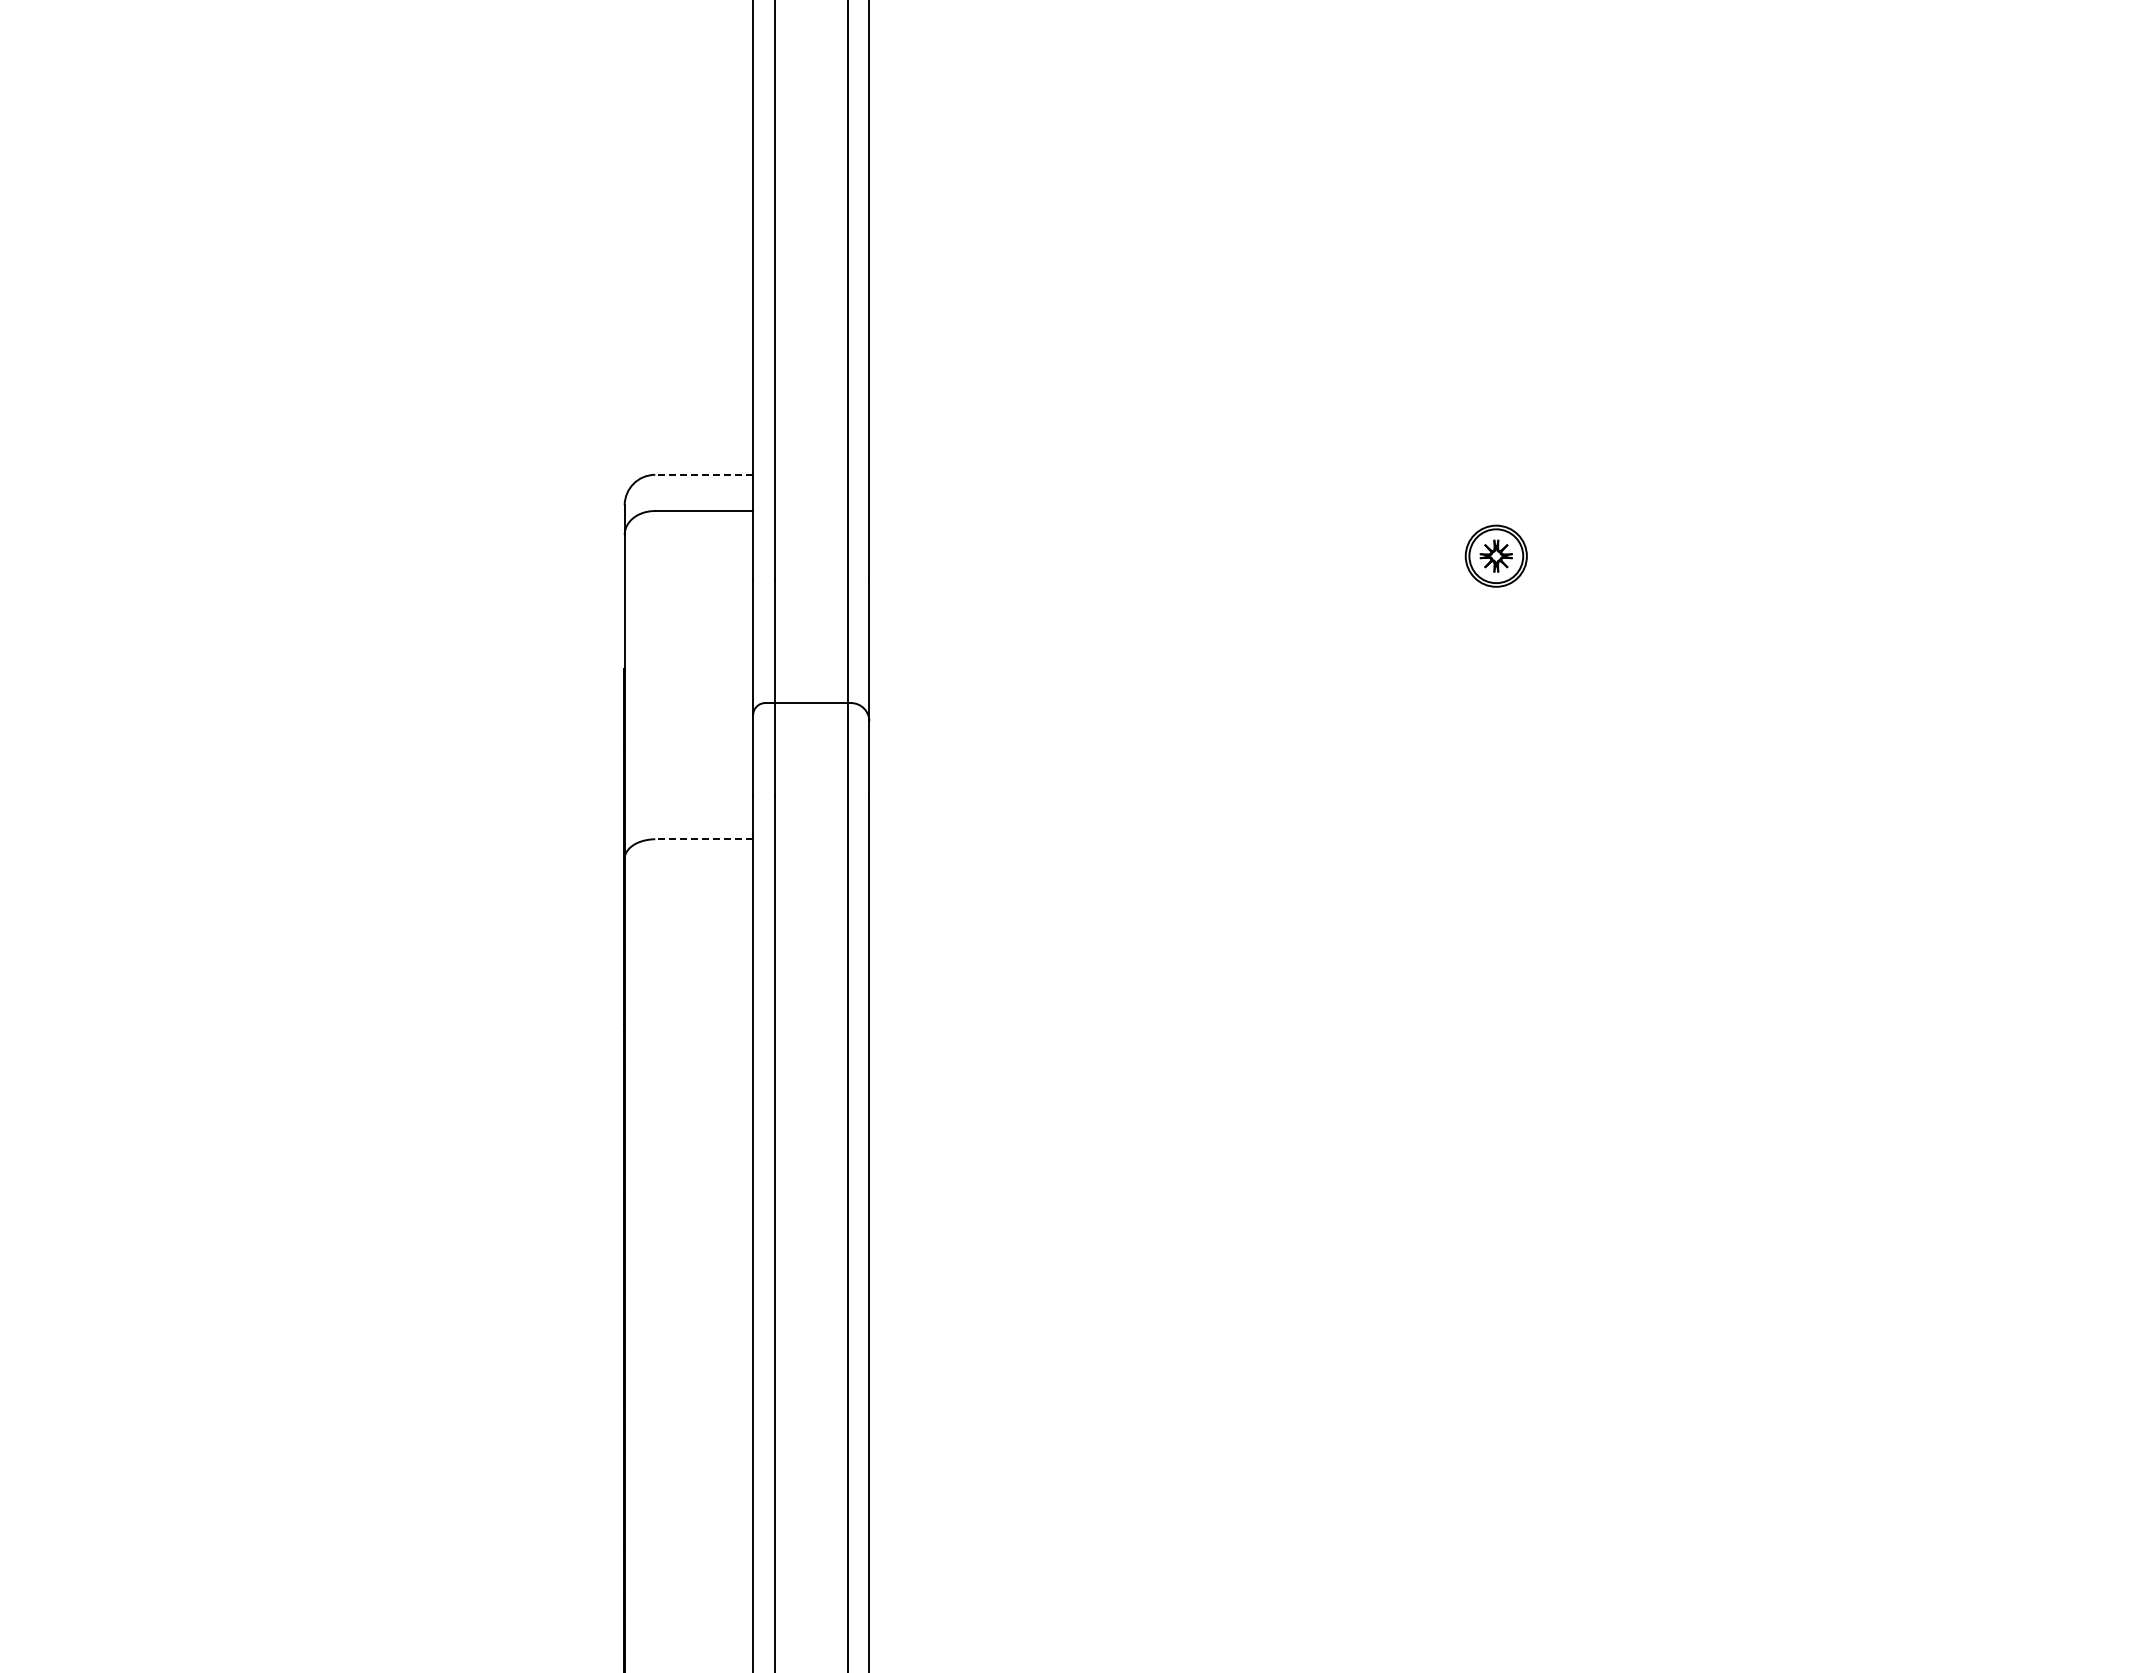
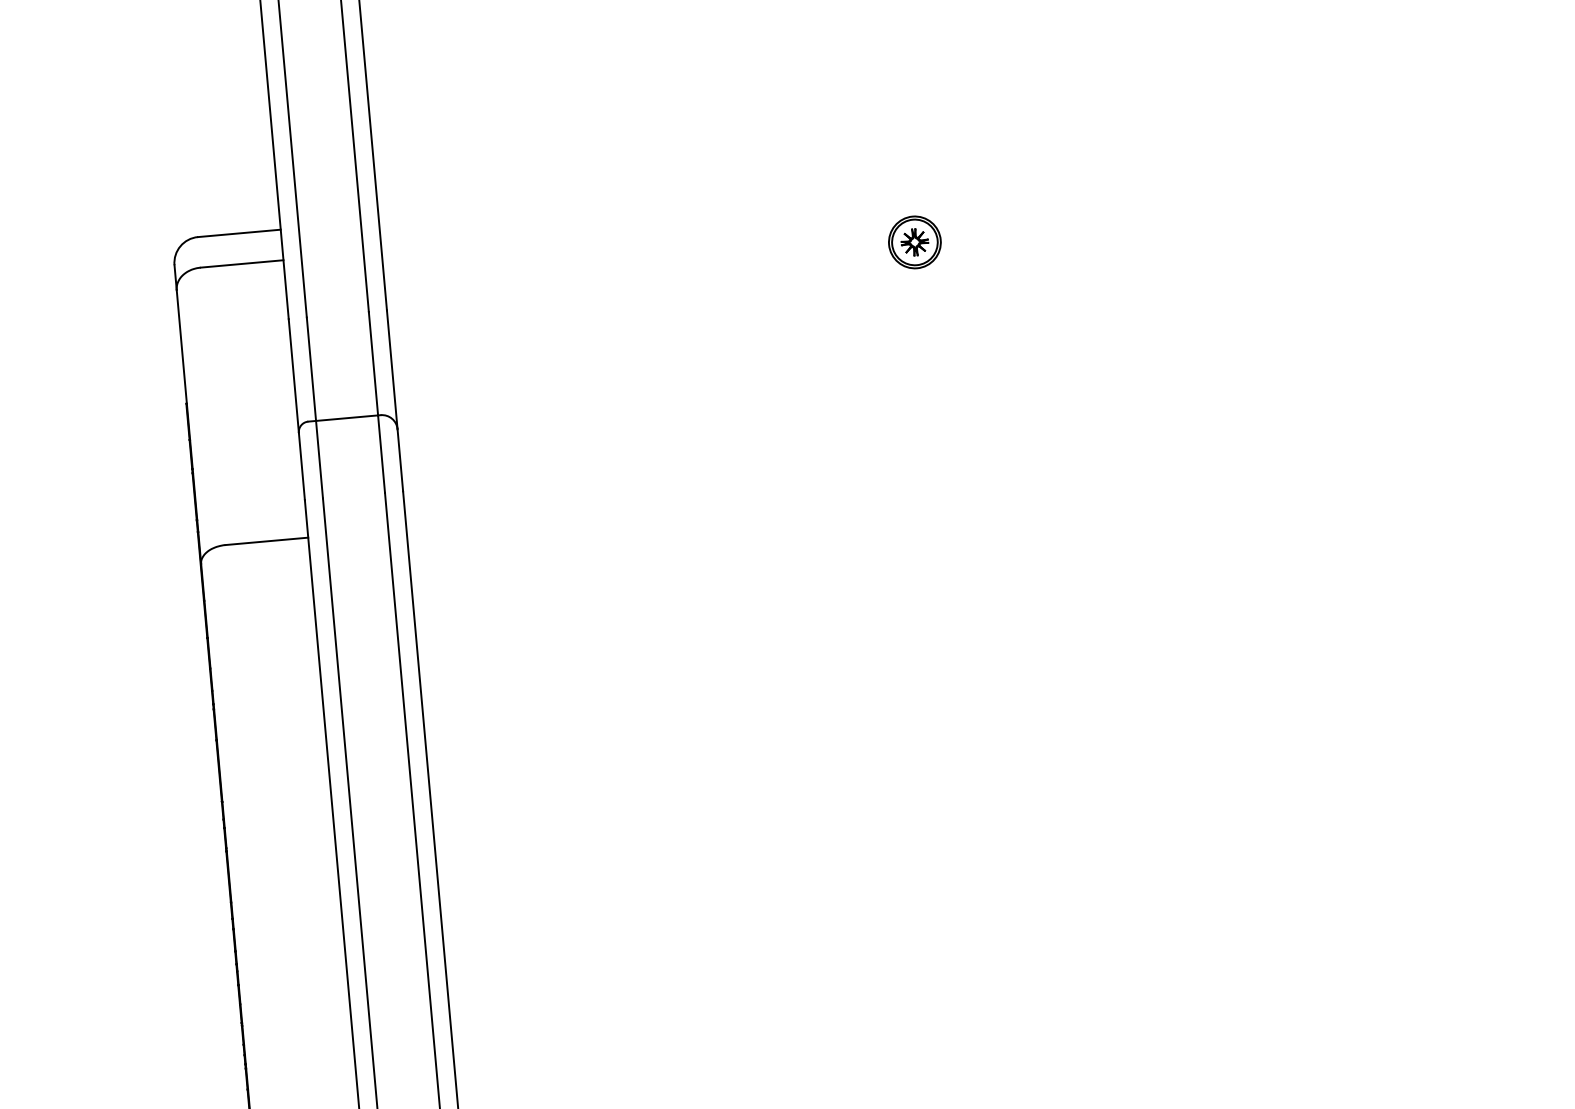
line: (704, 474) -> (239, 233), dashed -> solid
line: (704, 839) -> (267, 541), dashed -> solid

